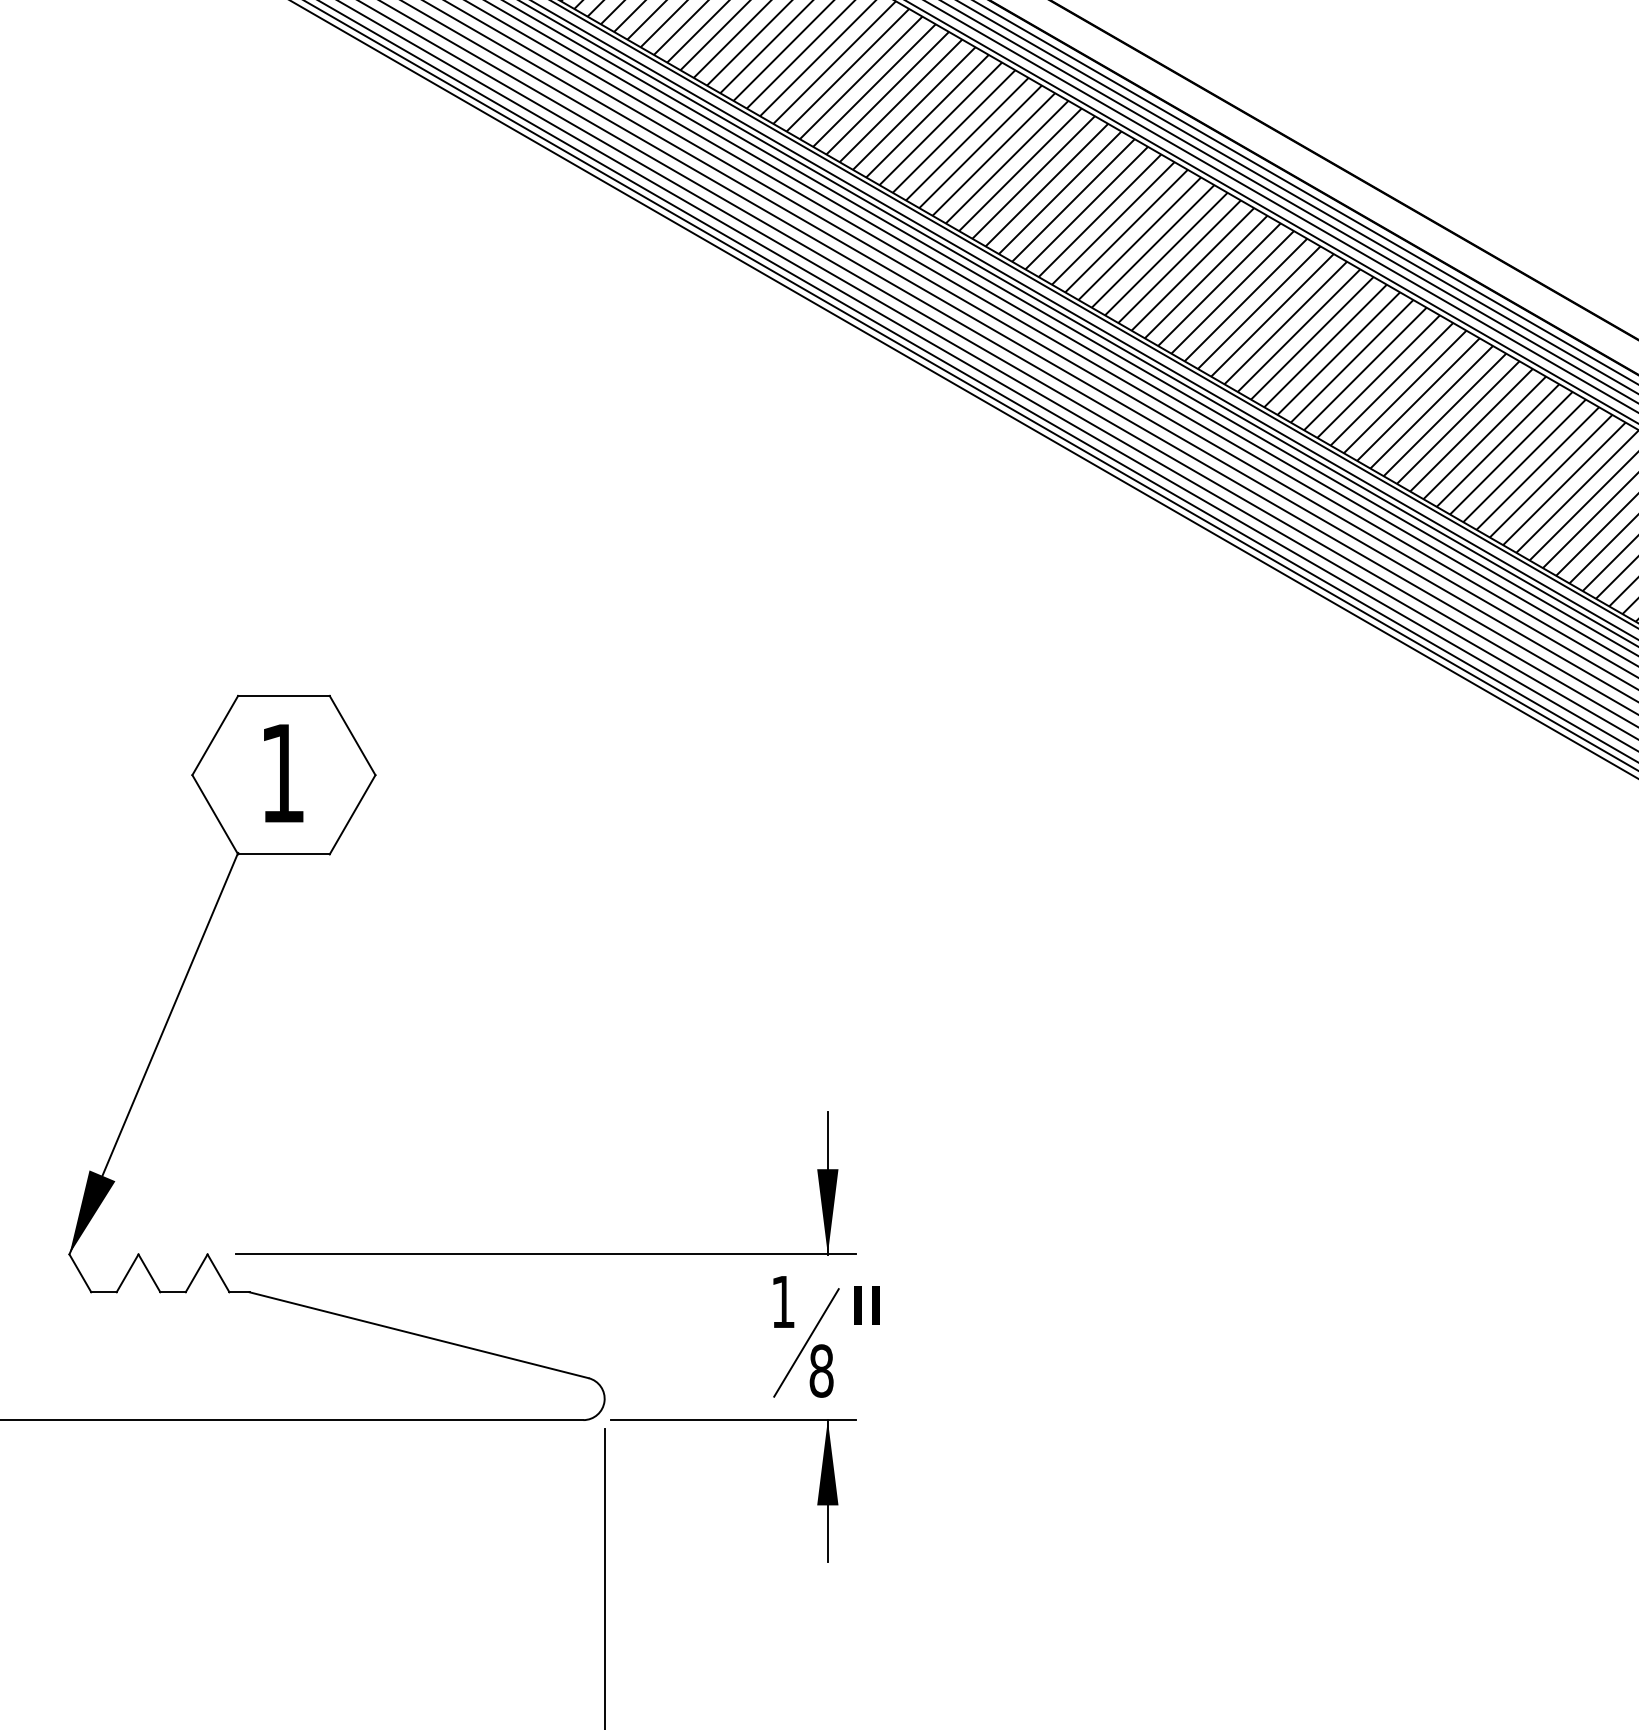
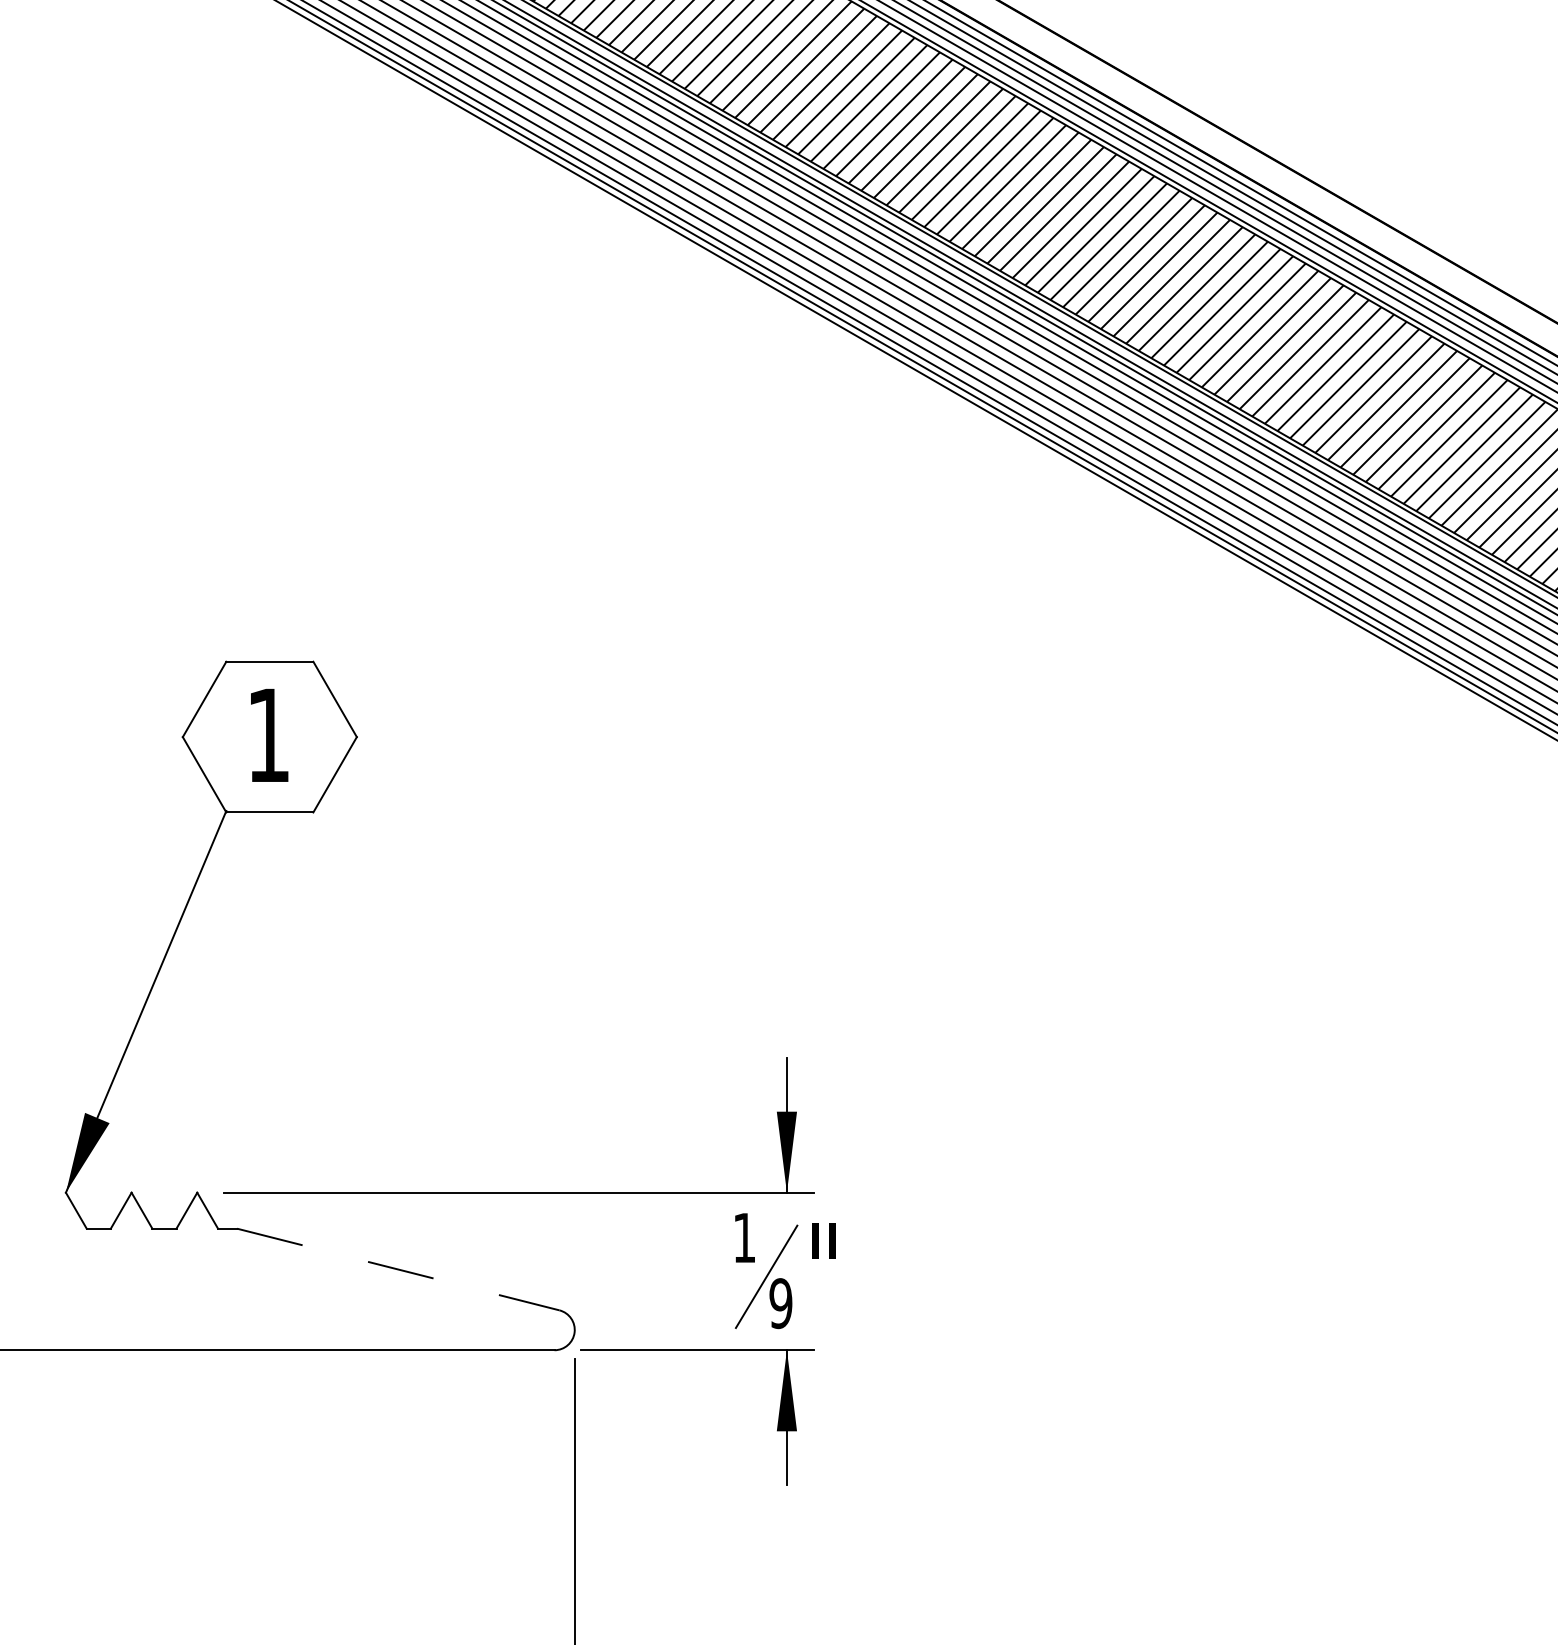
line: (419, 1335) -> (398, 1269), solid -> dashed
text: (821, 1370) -> (780, 1303), 8 -> 9

